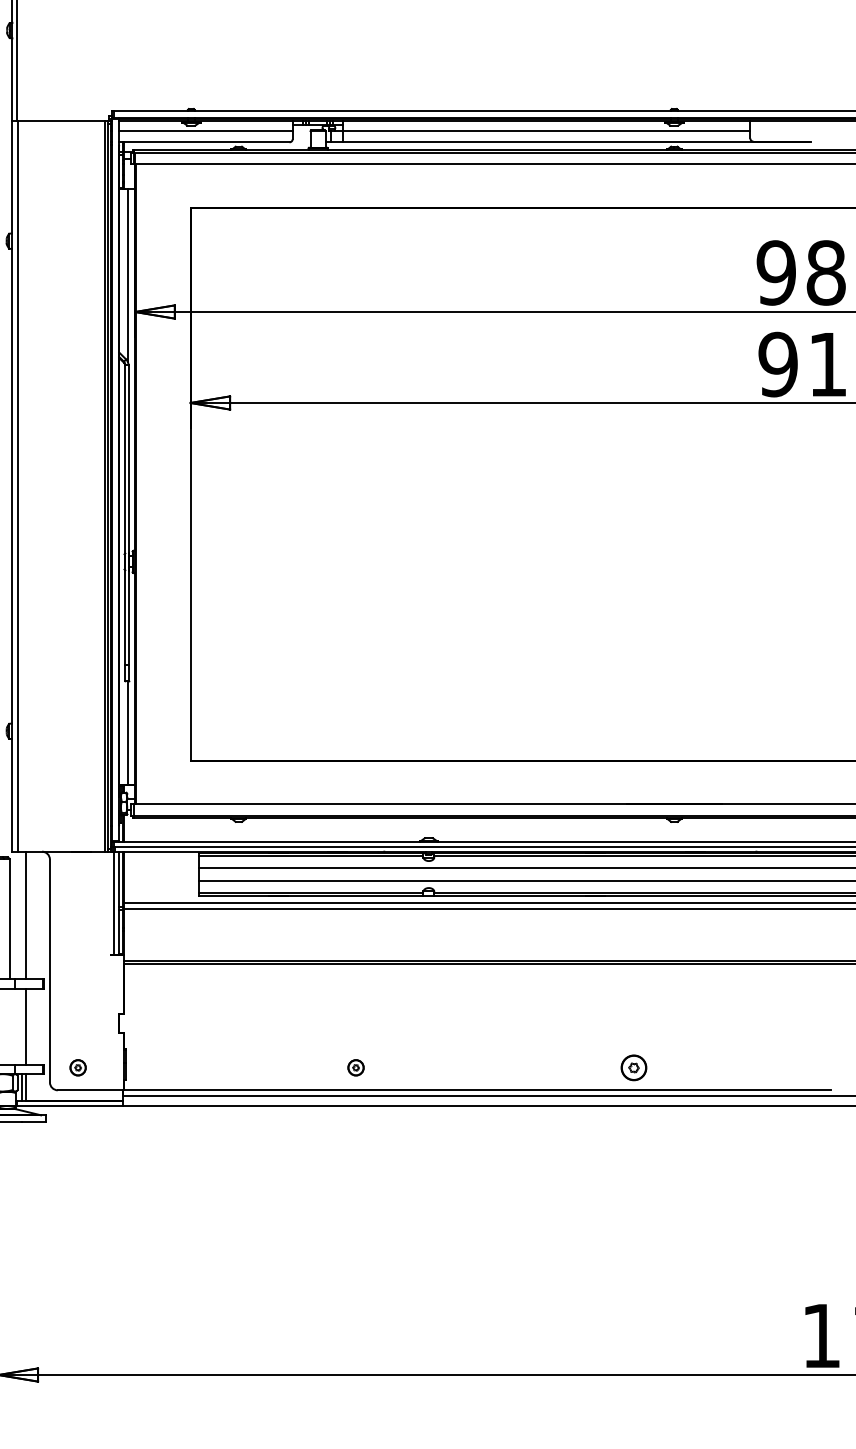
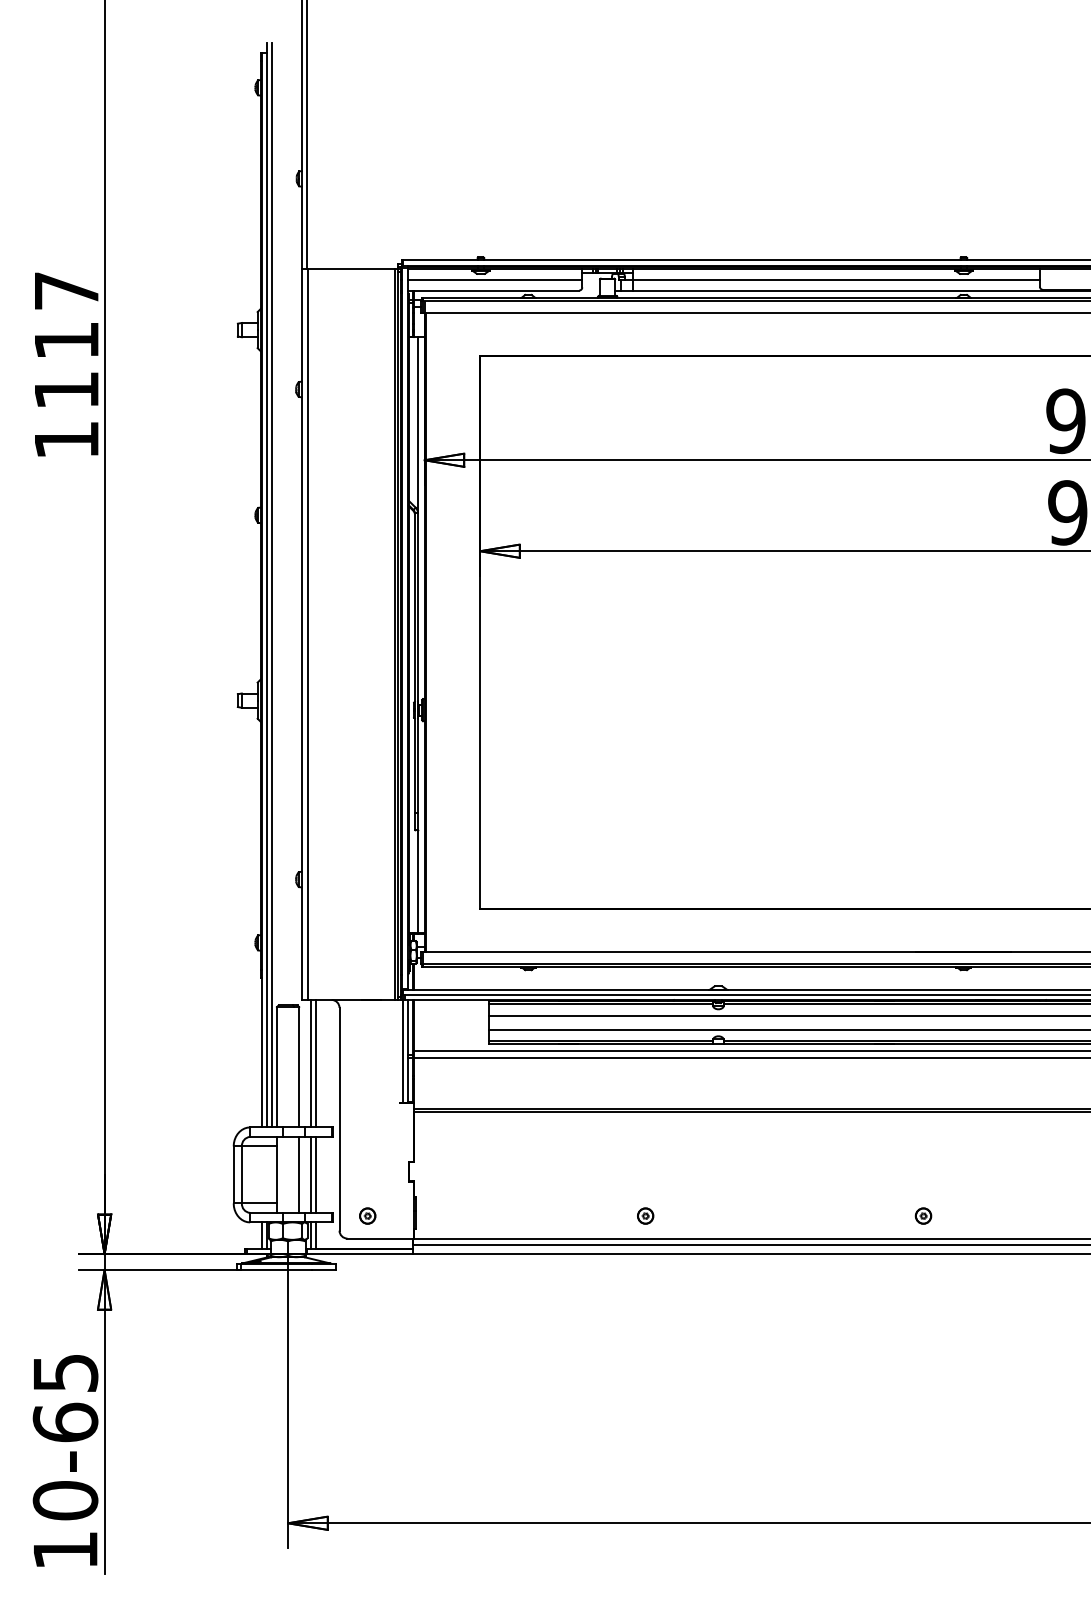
line: (21, 915) -> (311, 1063), added
line: (9, 1026) -> (299, 1174), added
line: (21, 1026) -> (311, 1174), added
part: (633, 1067) -> (923, 1215), size x0.62

